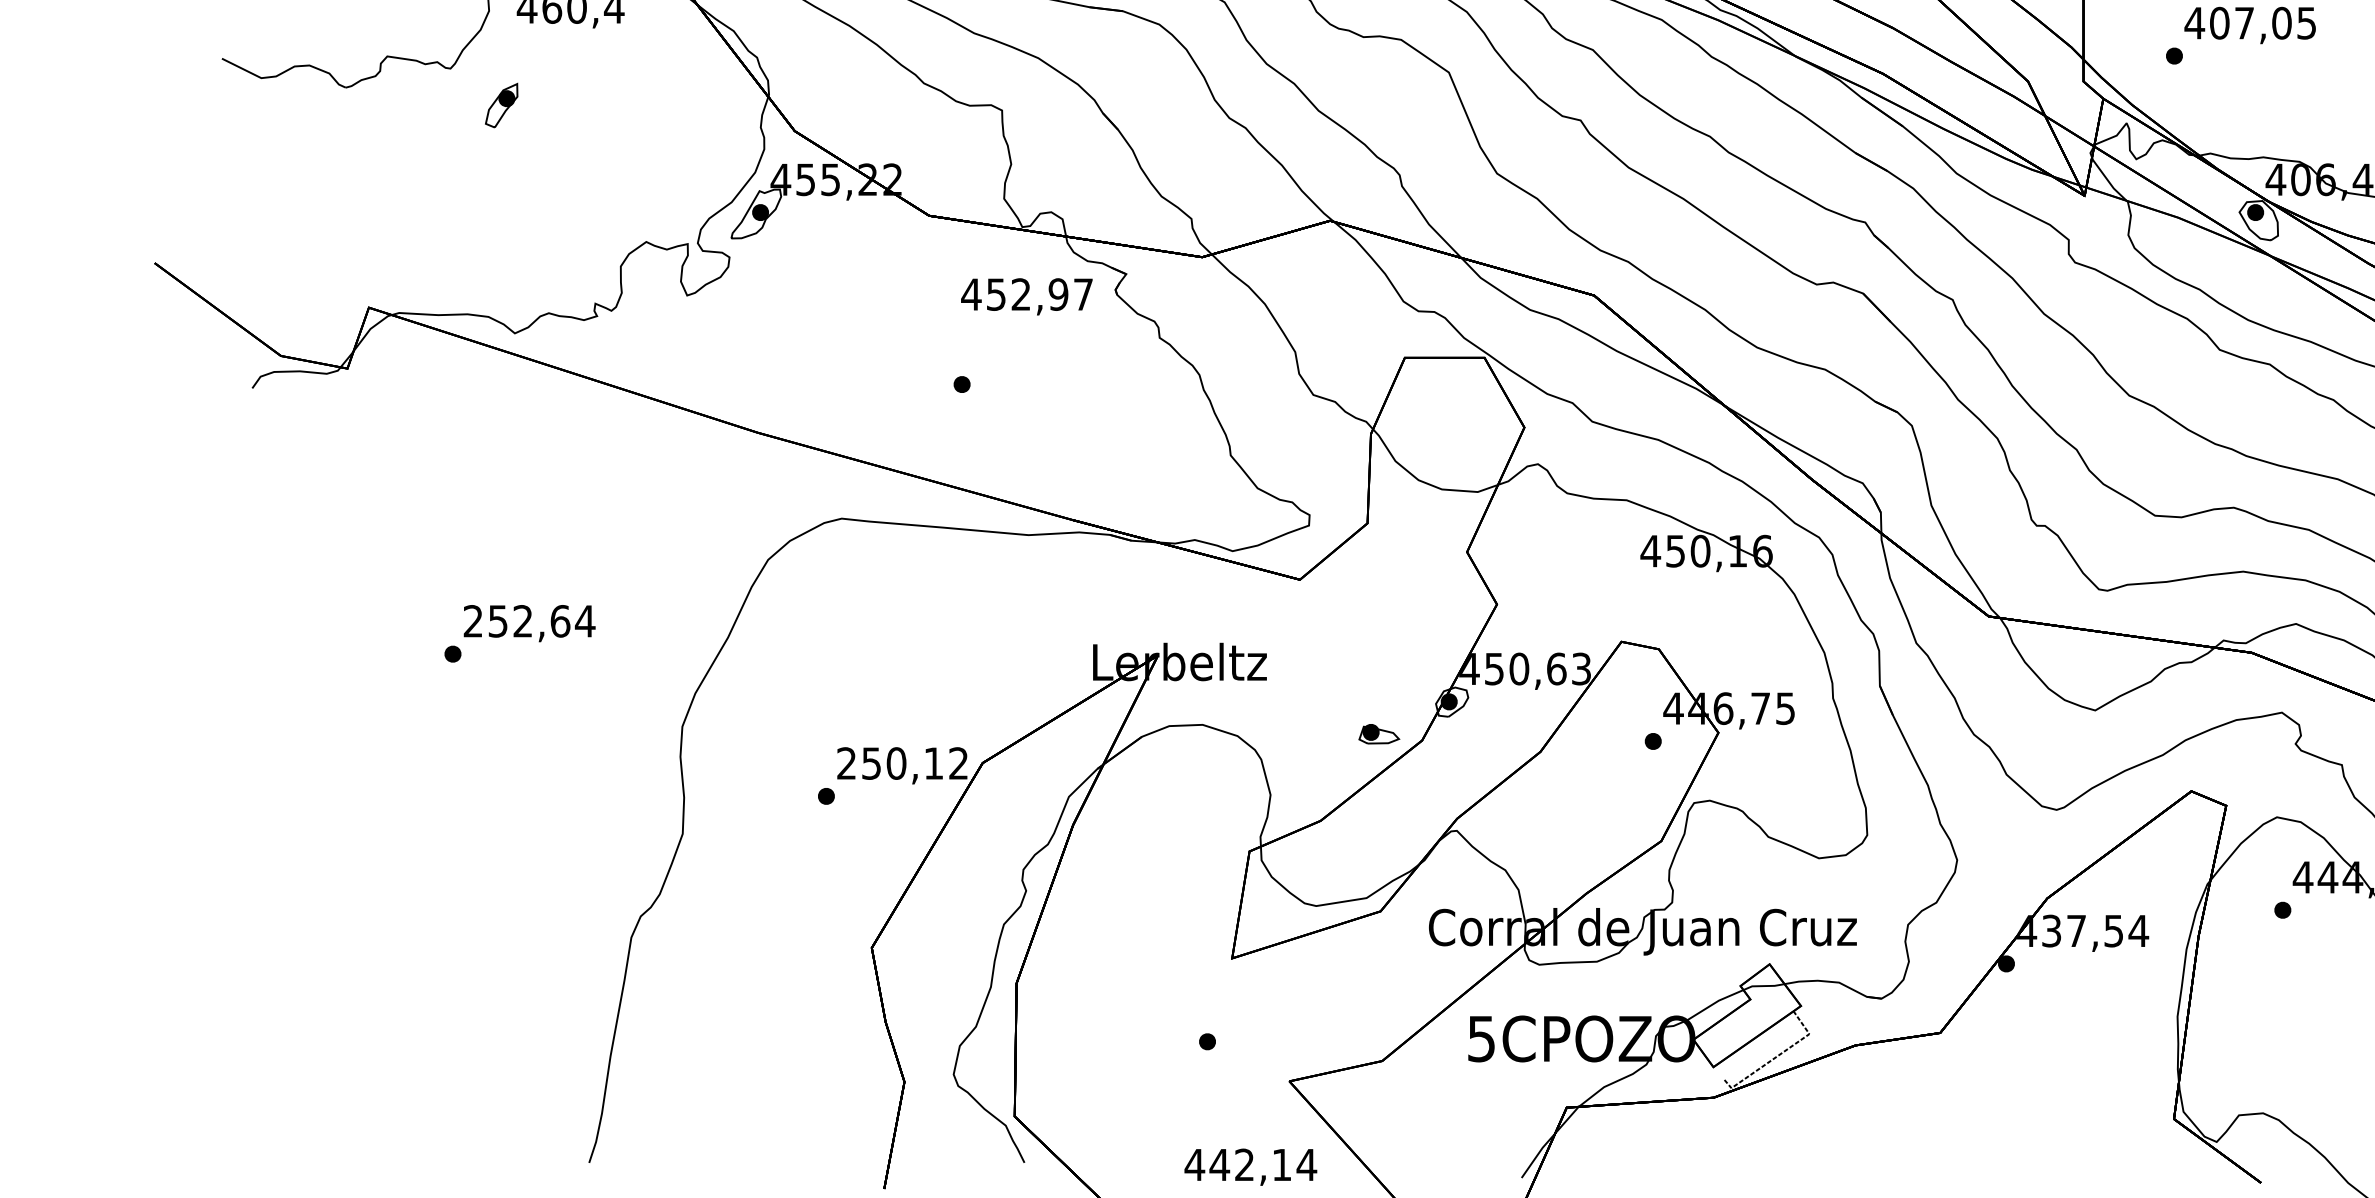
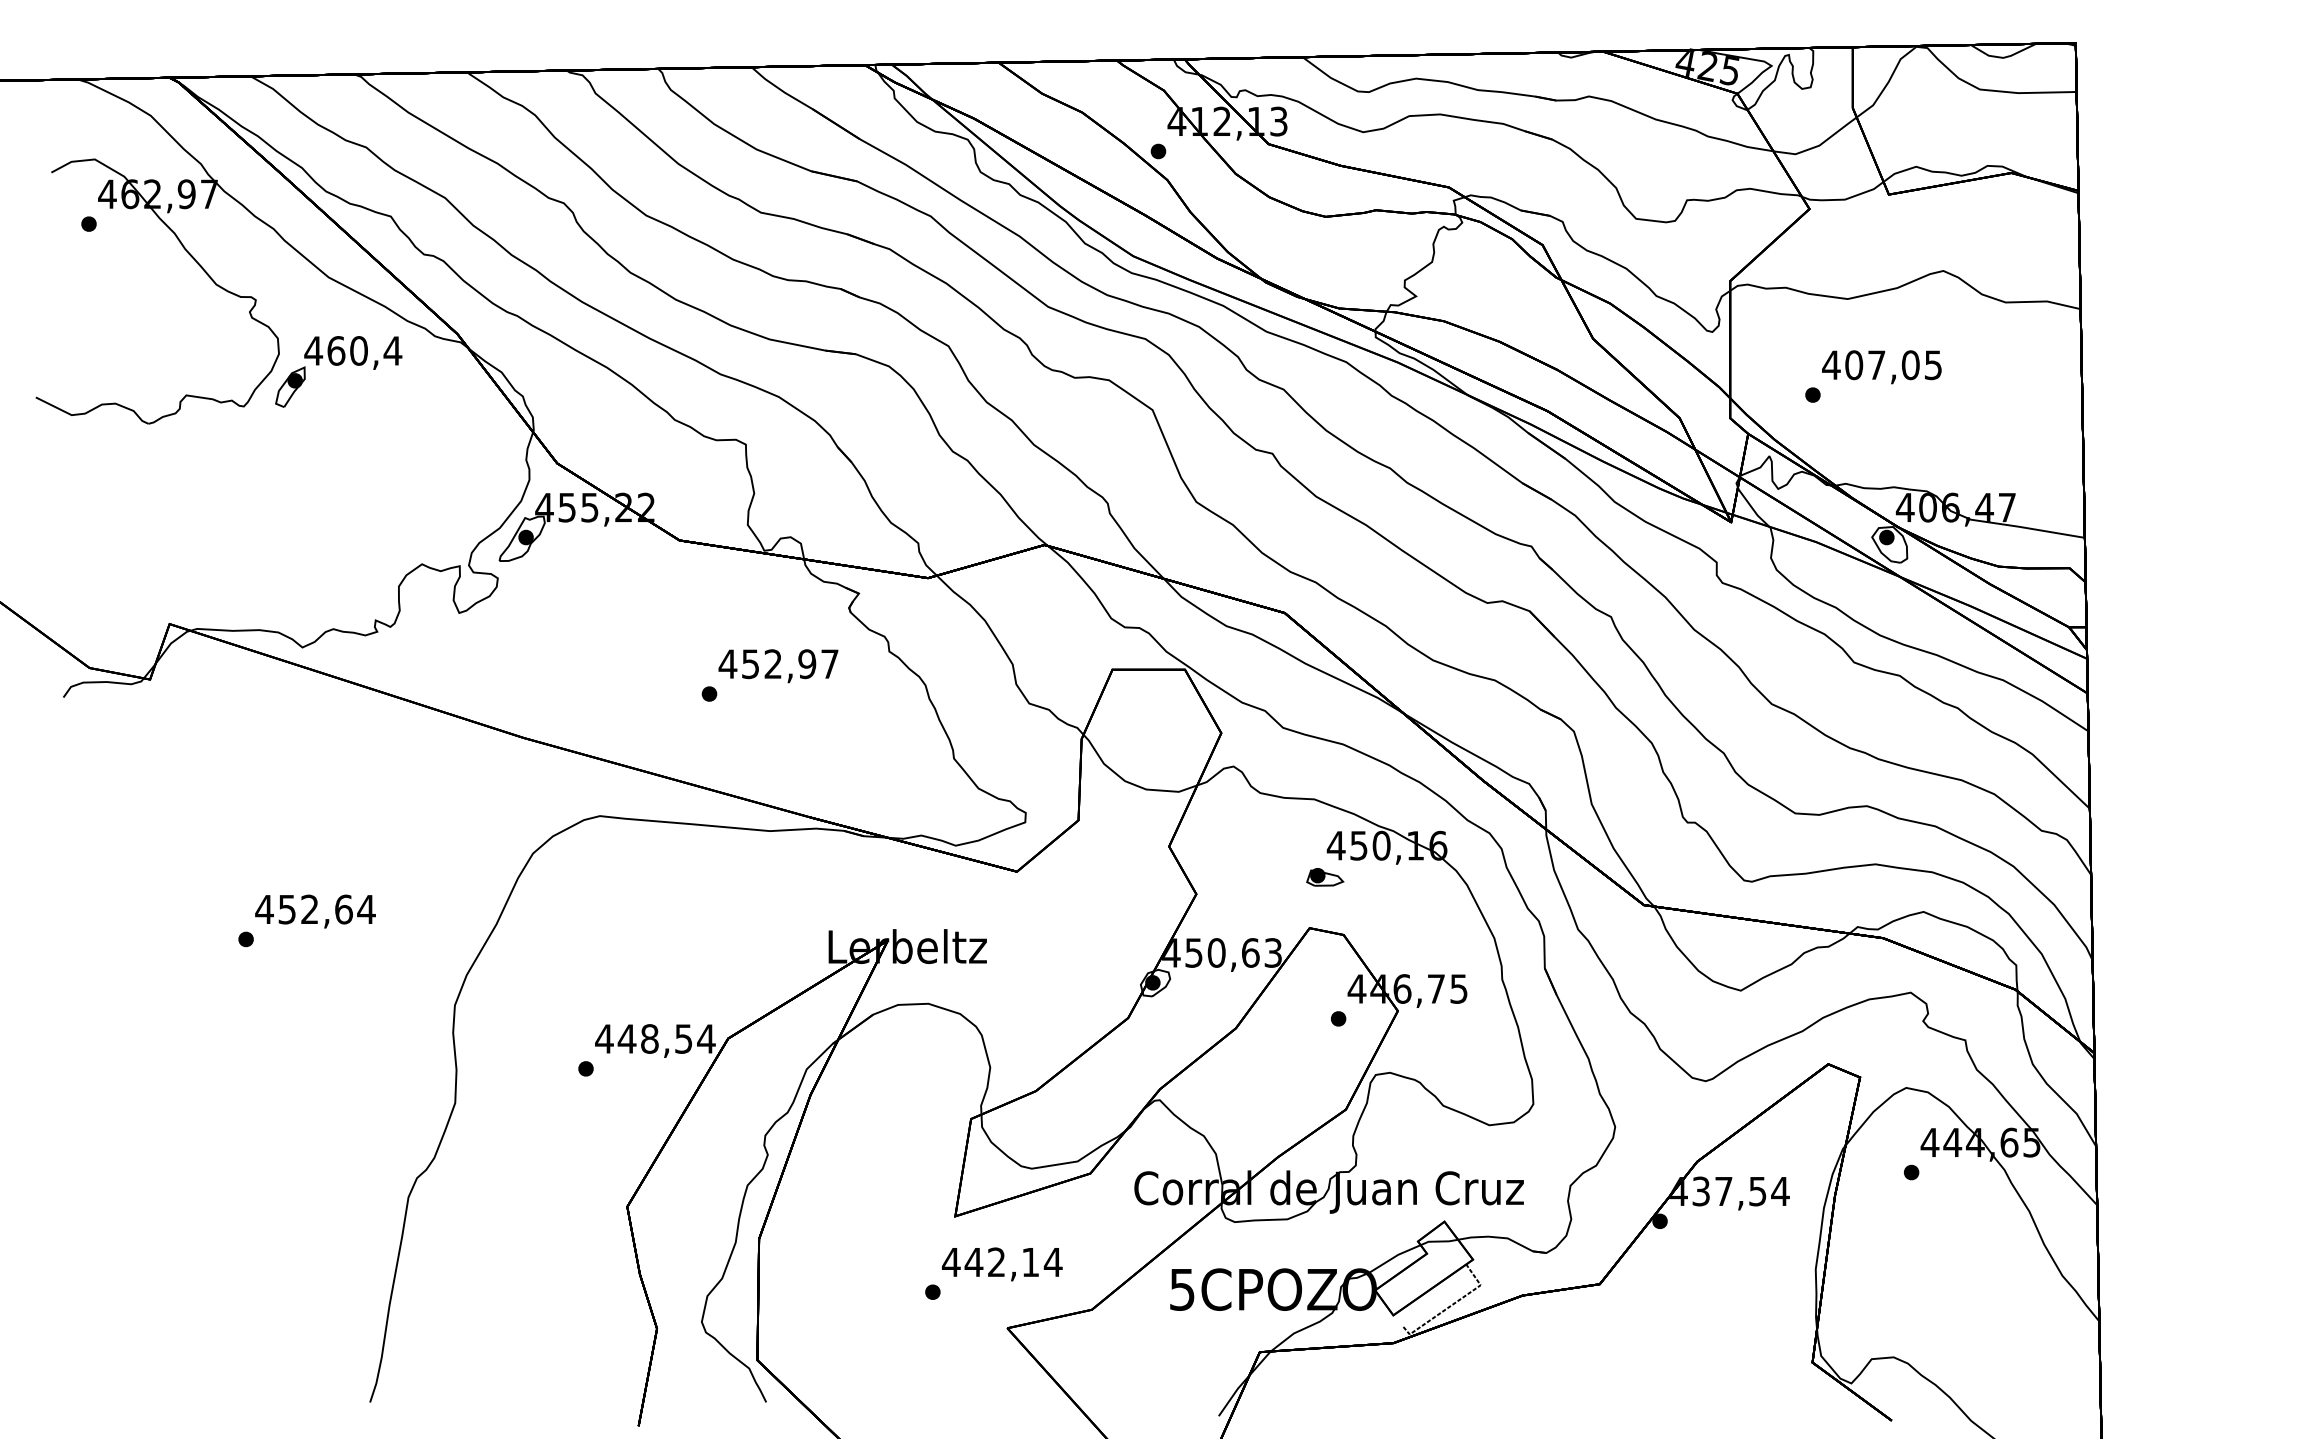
part: (501, 104) -> (290, 386), moved
text: (1026, 297) -> (778, 666), moved
text: (473, 620) -> (264, 908), 252,64 -> 452,64
part: (1379, 734) -> (1325, 877), moved
text: (902, 763) -> (655, 1038), 250,12 -> 448,54
text: (1251, 1167) -> (1002, 1264), moved

